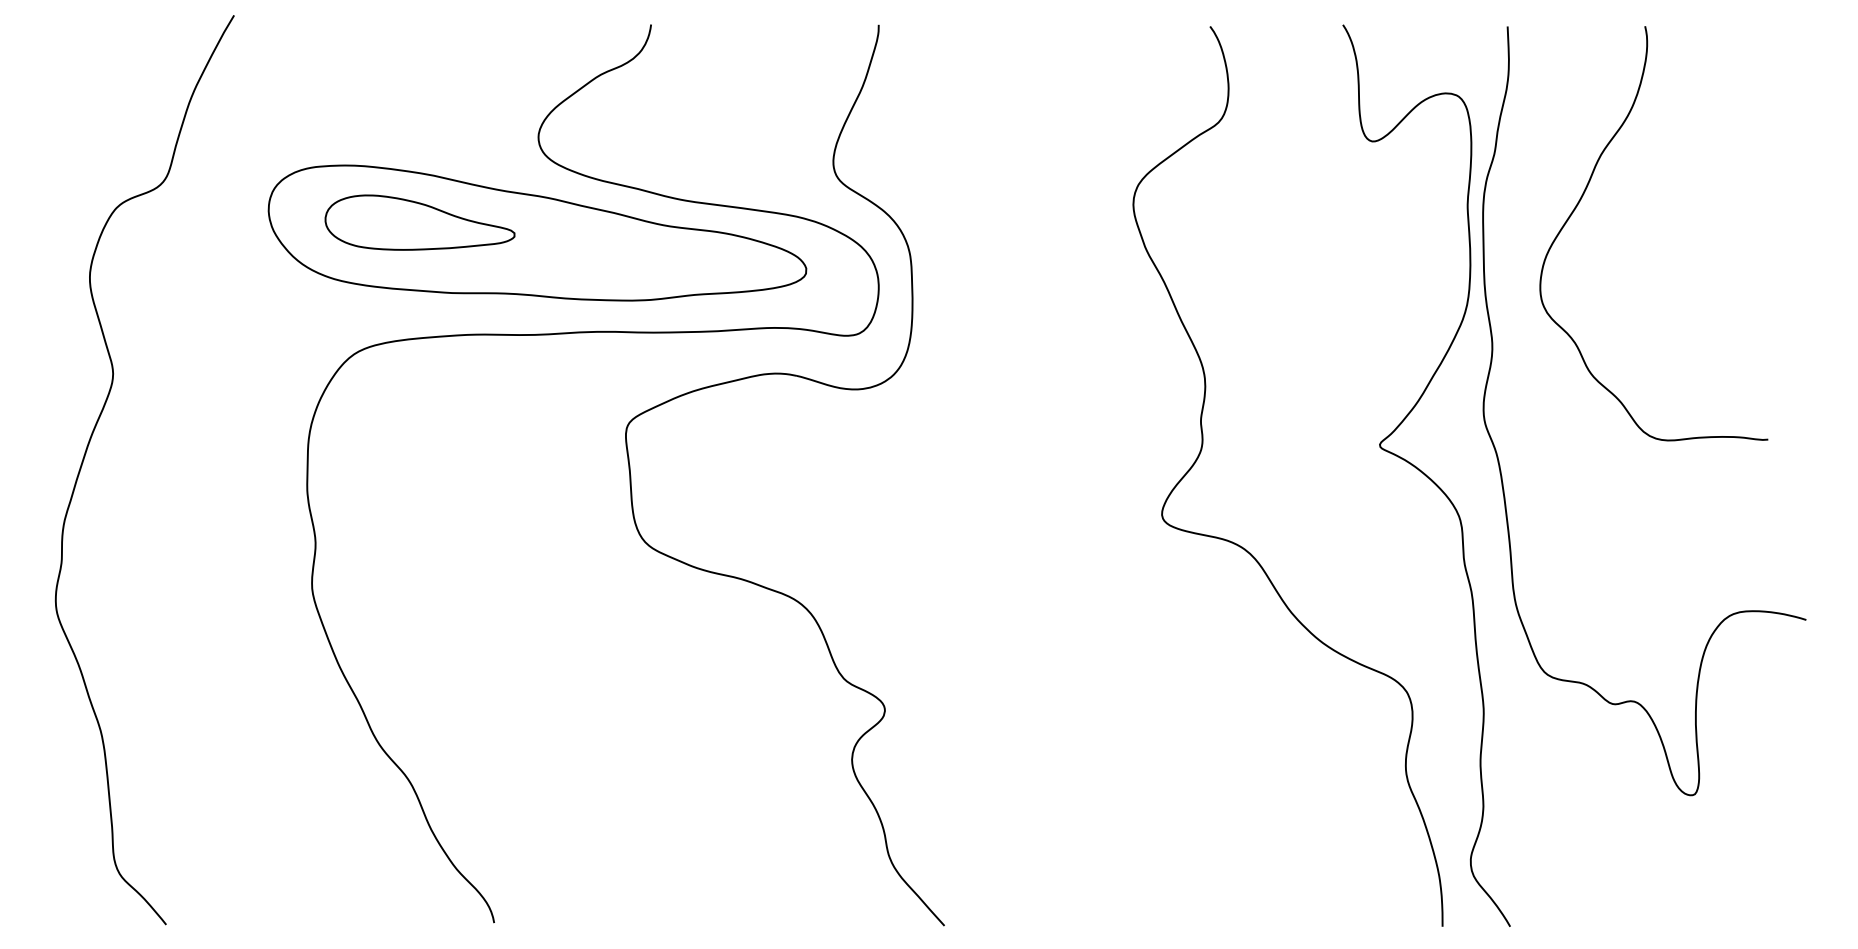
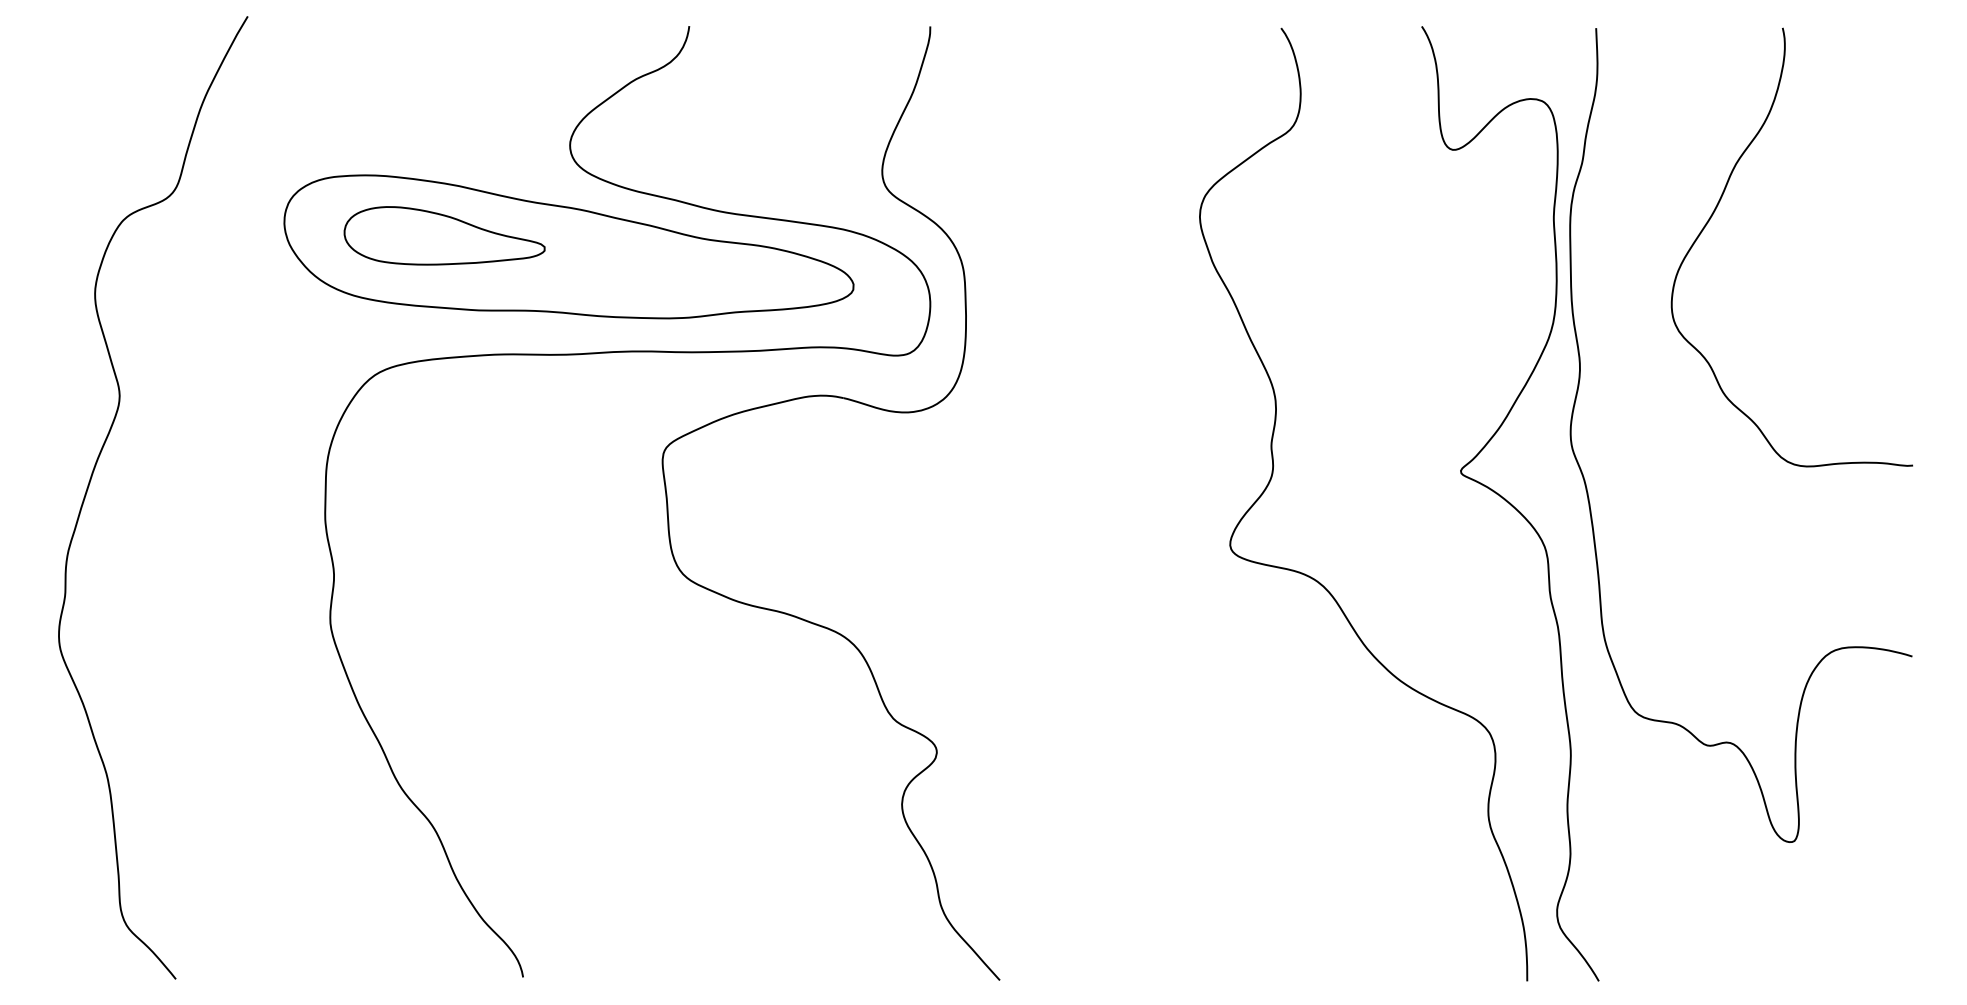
curve: (1582, 197) -> (1716, 209), moved

